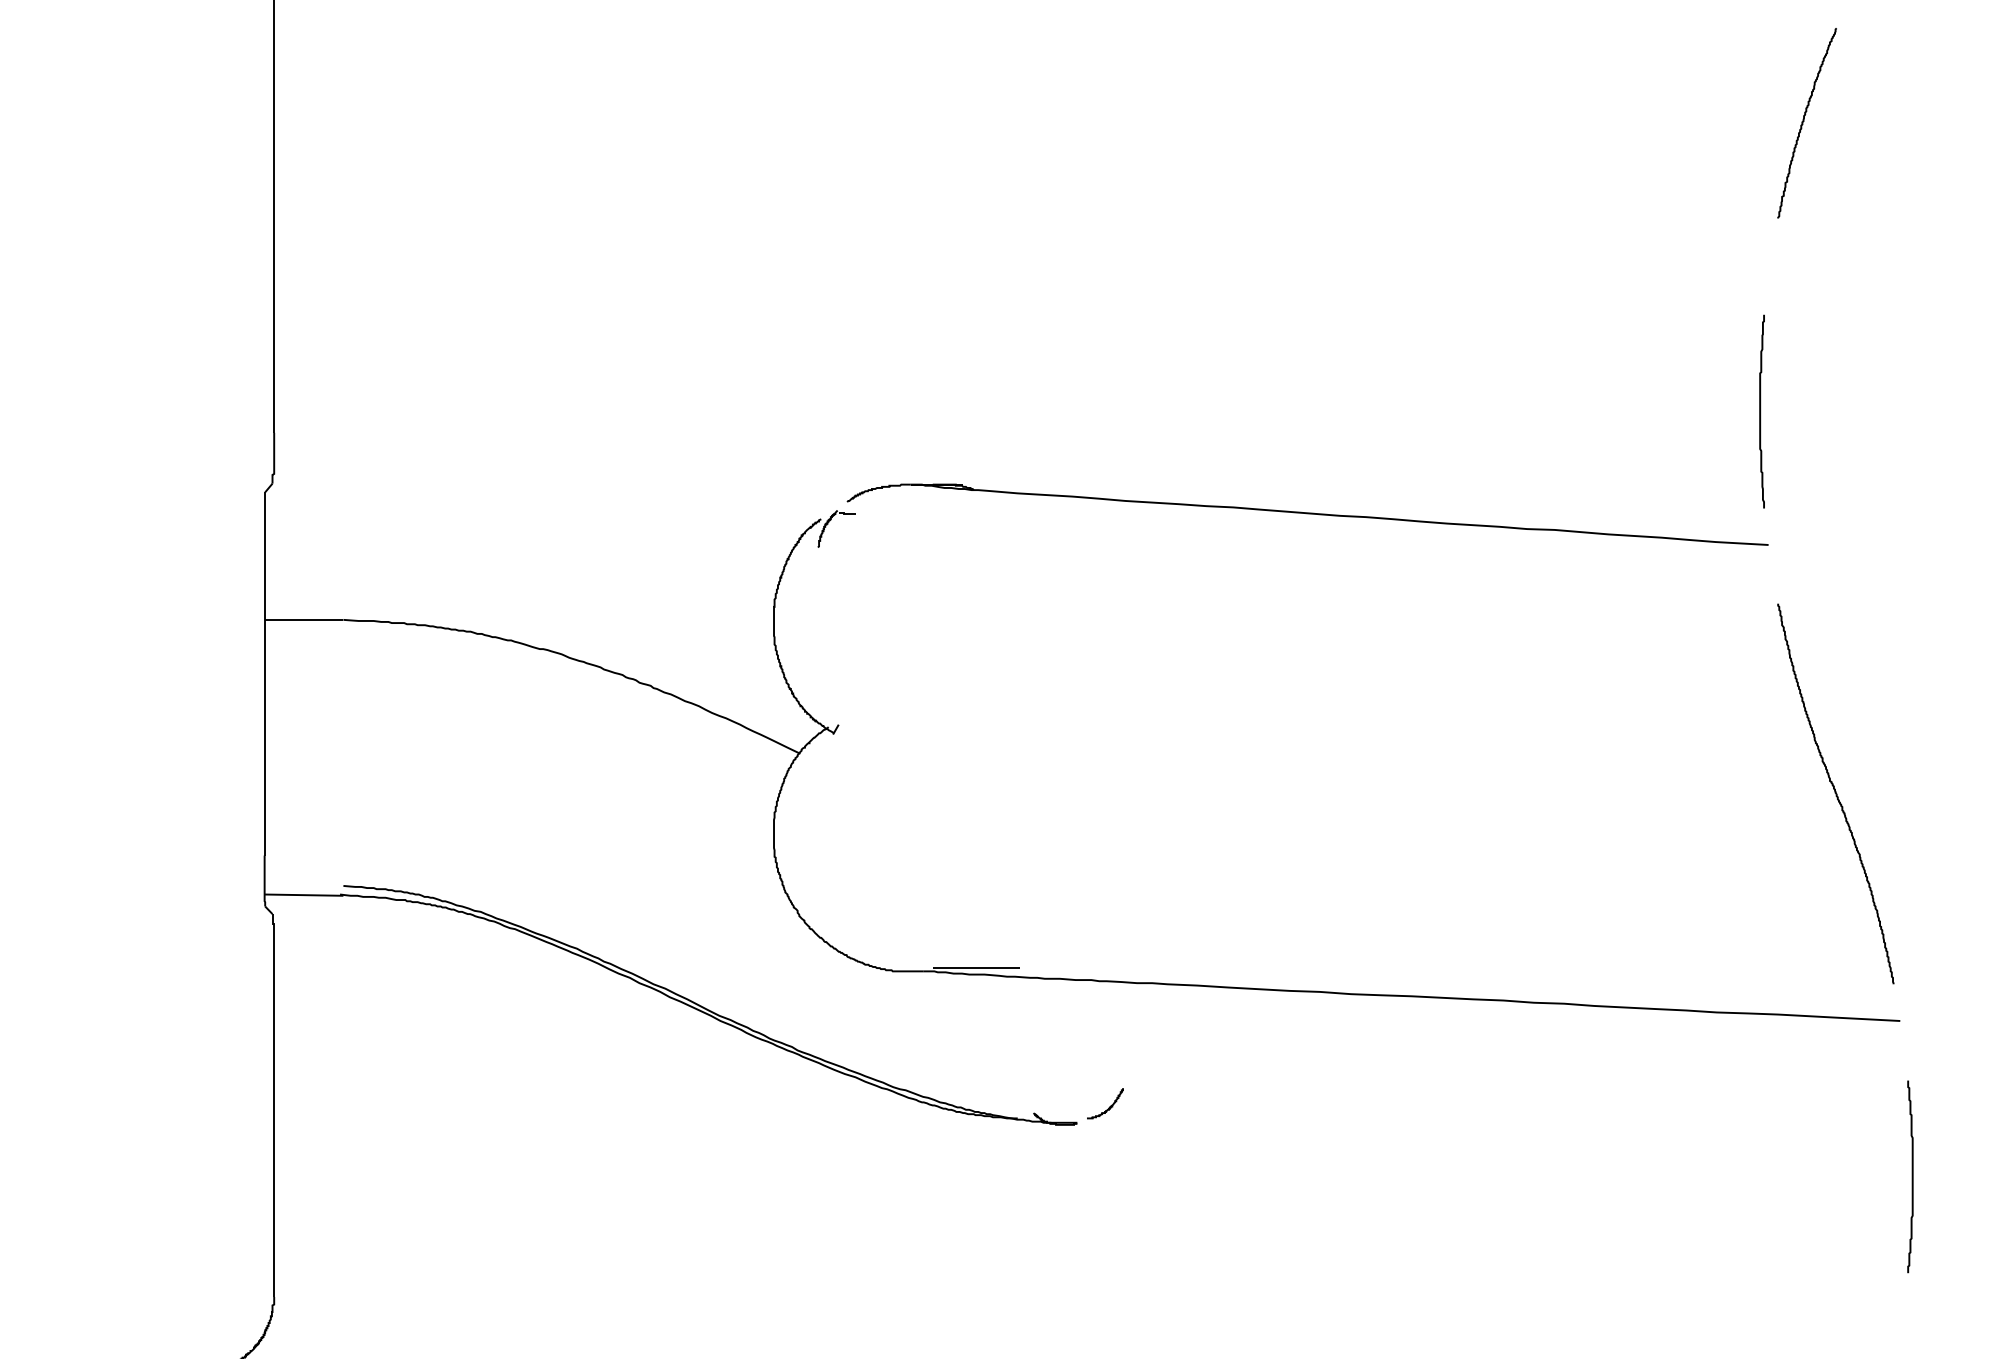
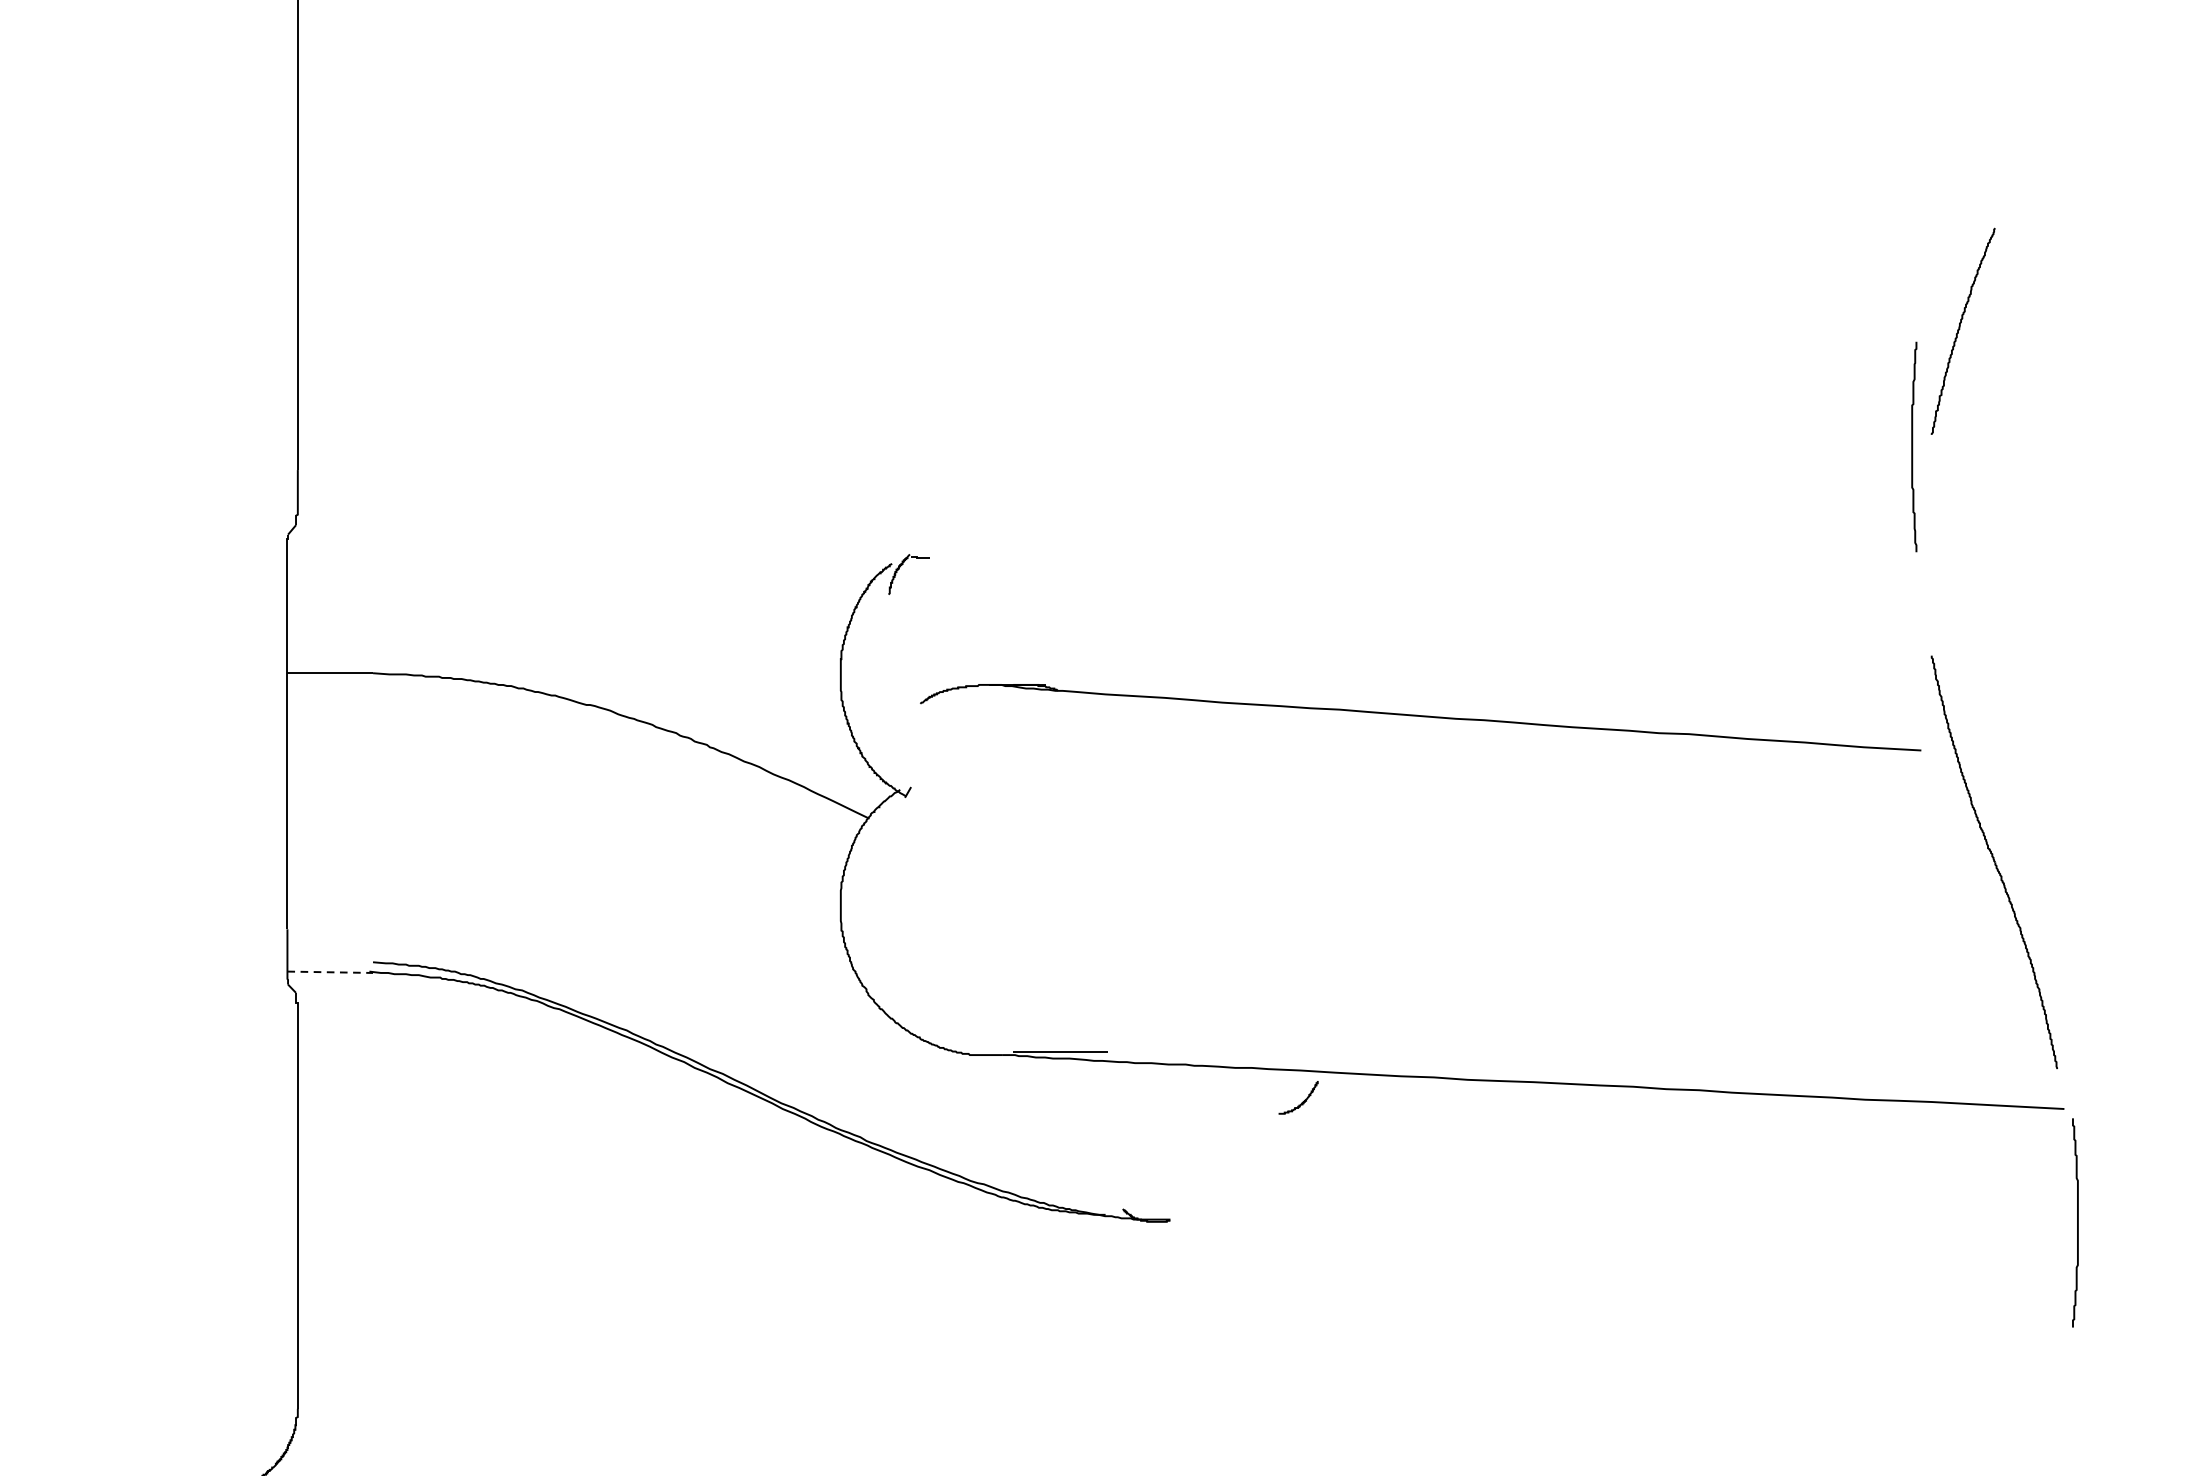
curve: (1804, 121) -> (1960, 329), moved
part: (1307, 514) -> (1420, 717), moved
line: (304, 895) -> (330, 972), solid -> dashed
curve: (1109, 1106) -> (1303, 1100), moved
curve: (1911, 1176) -> (2076, 1222), moved

